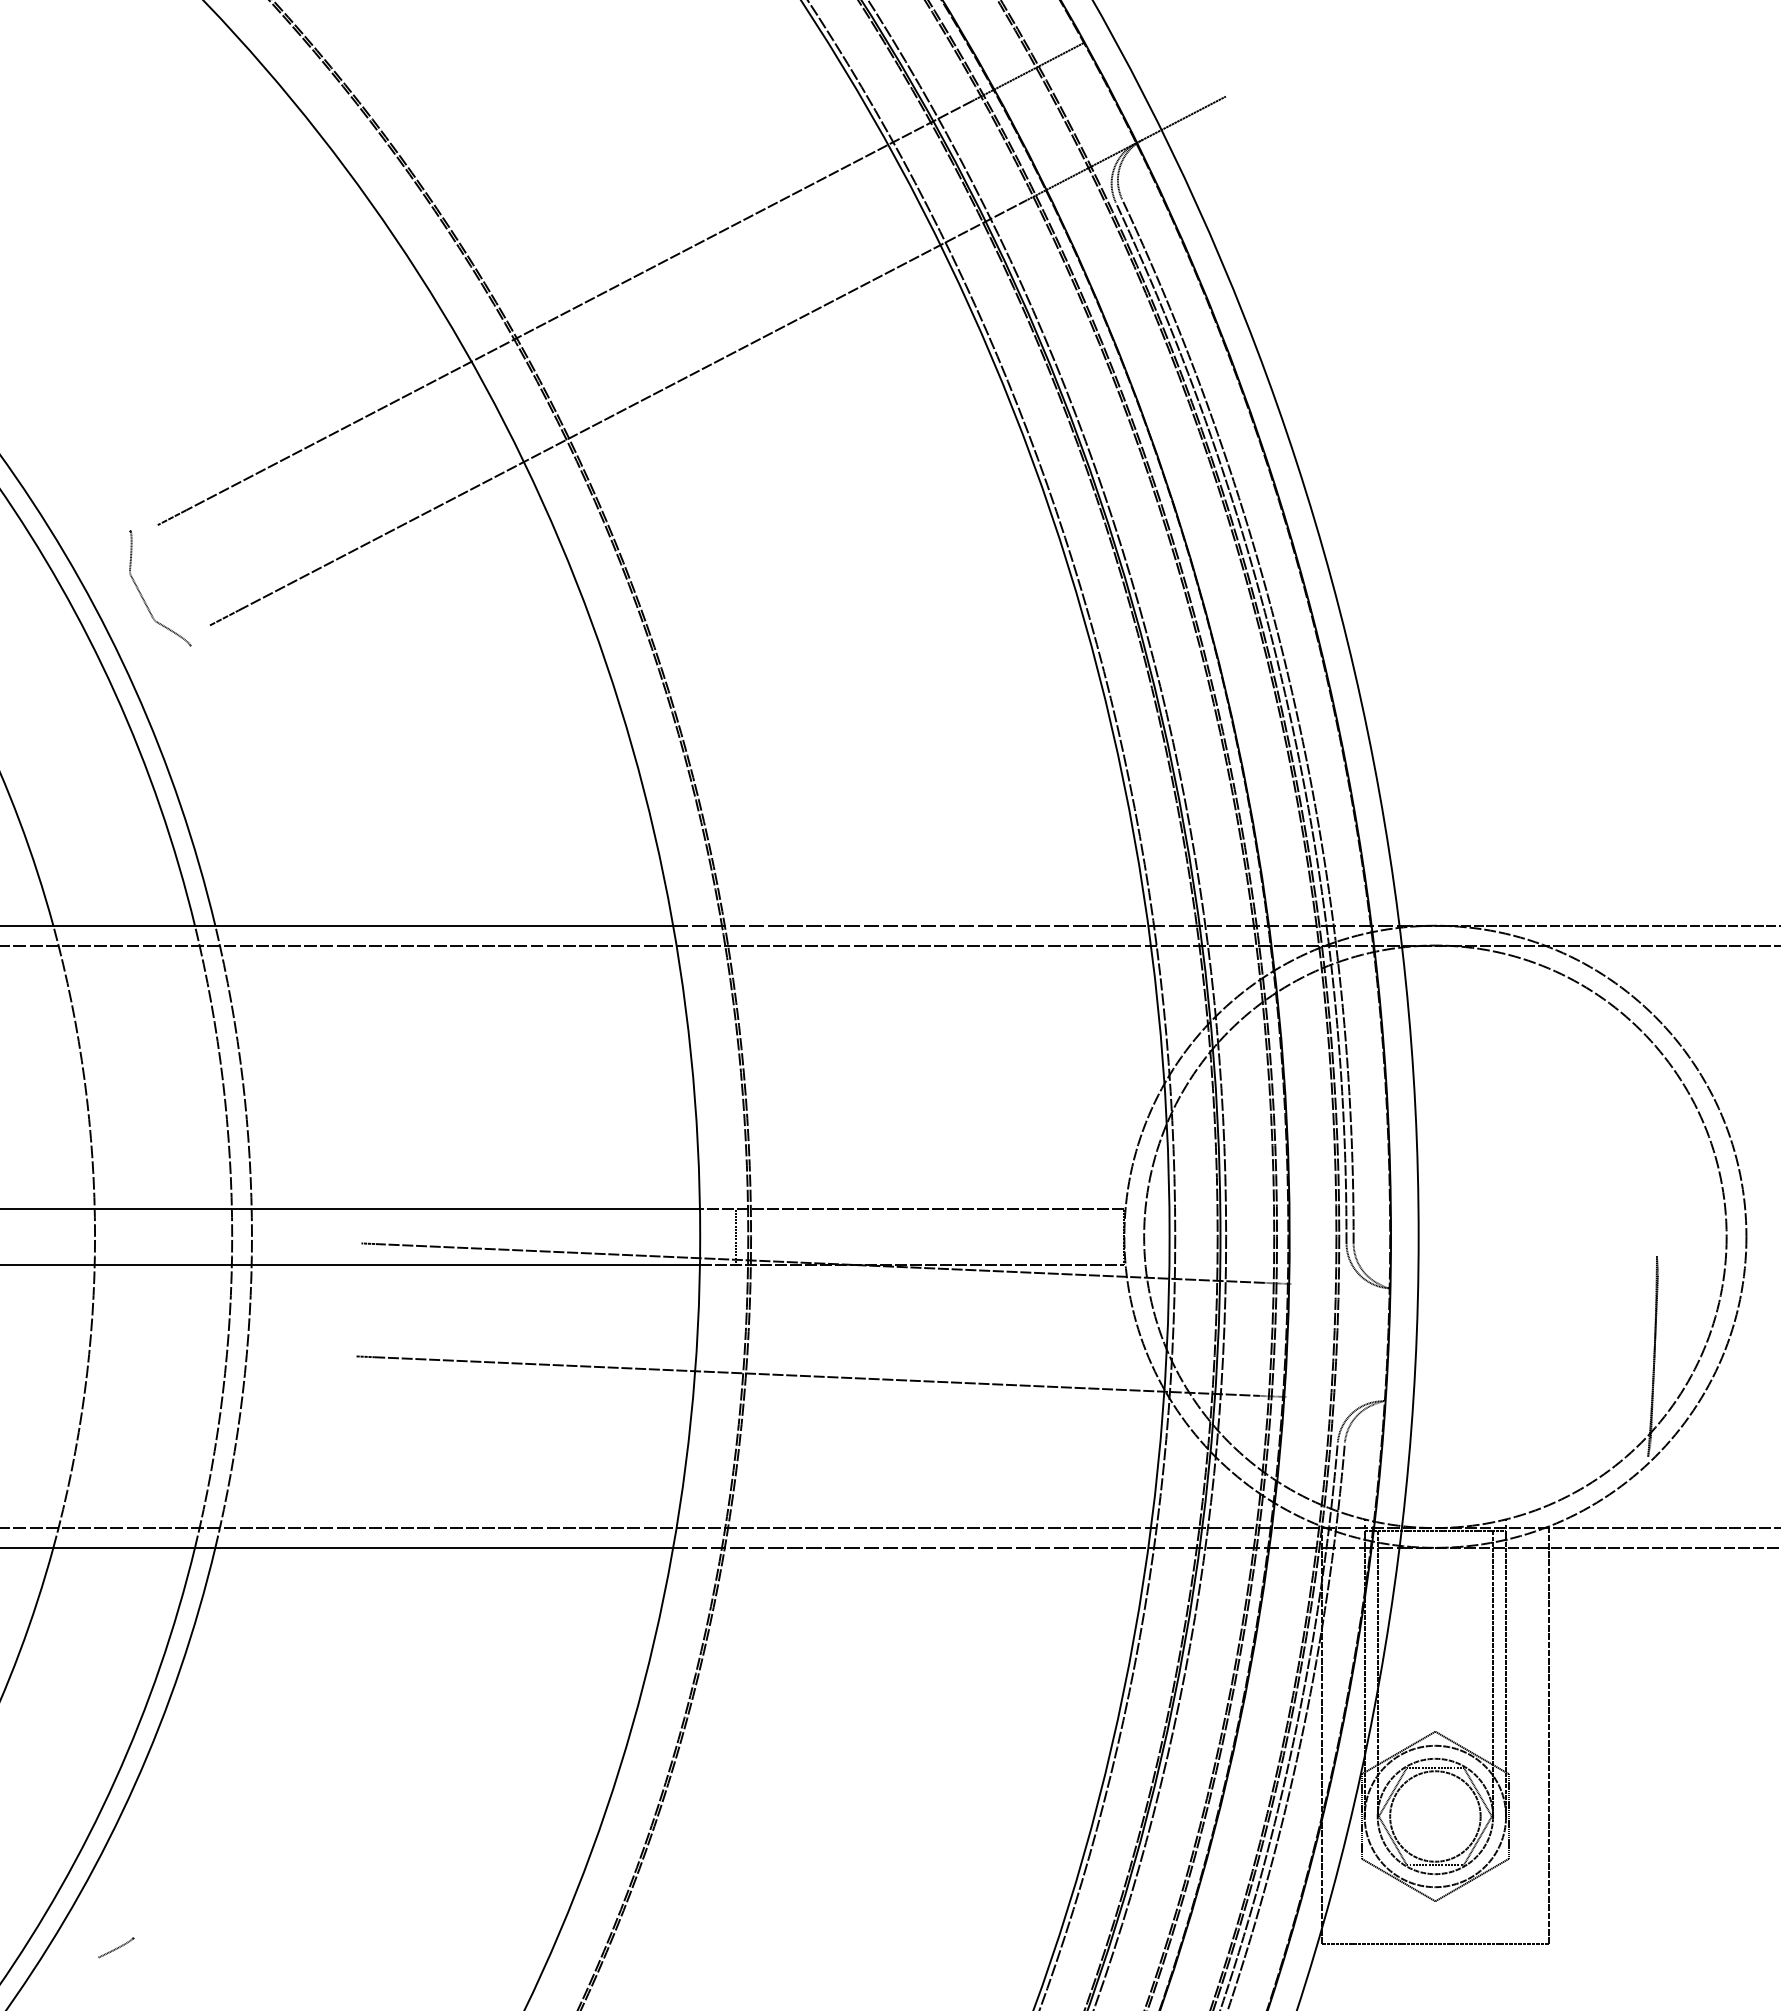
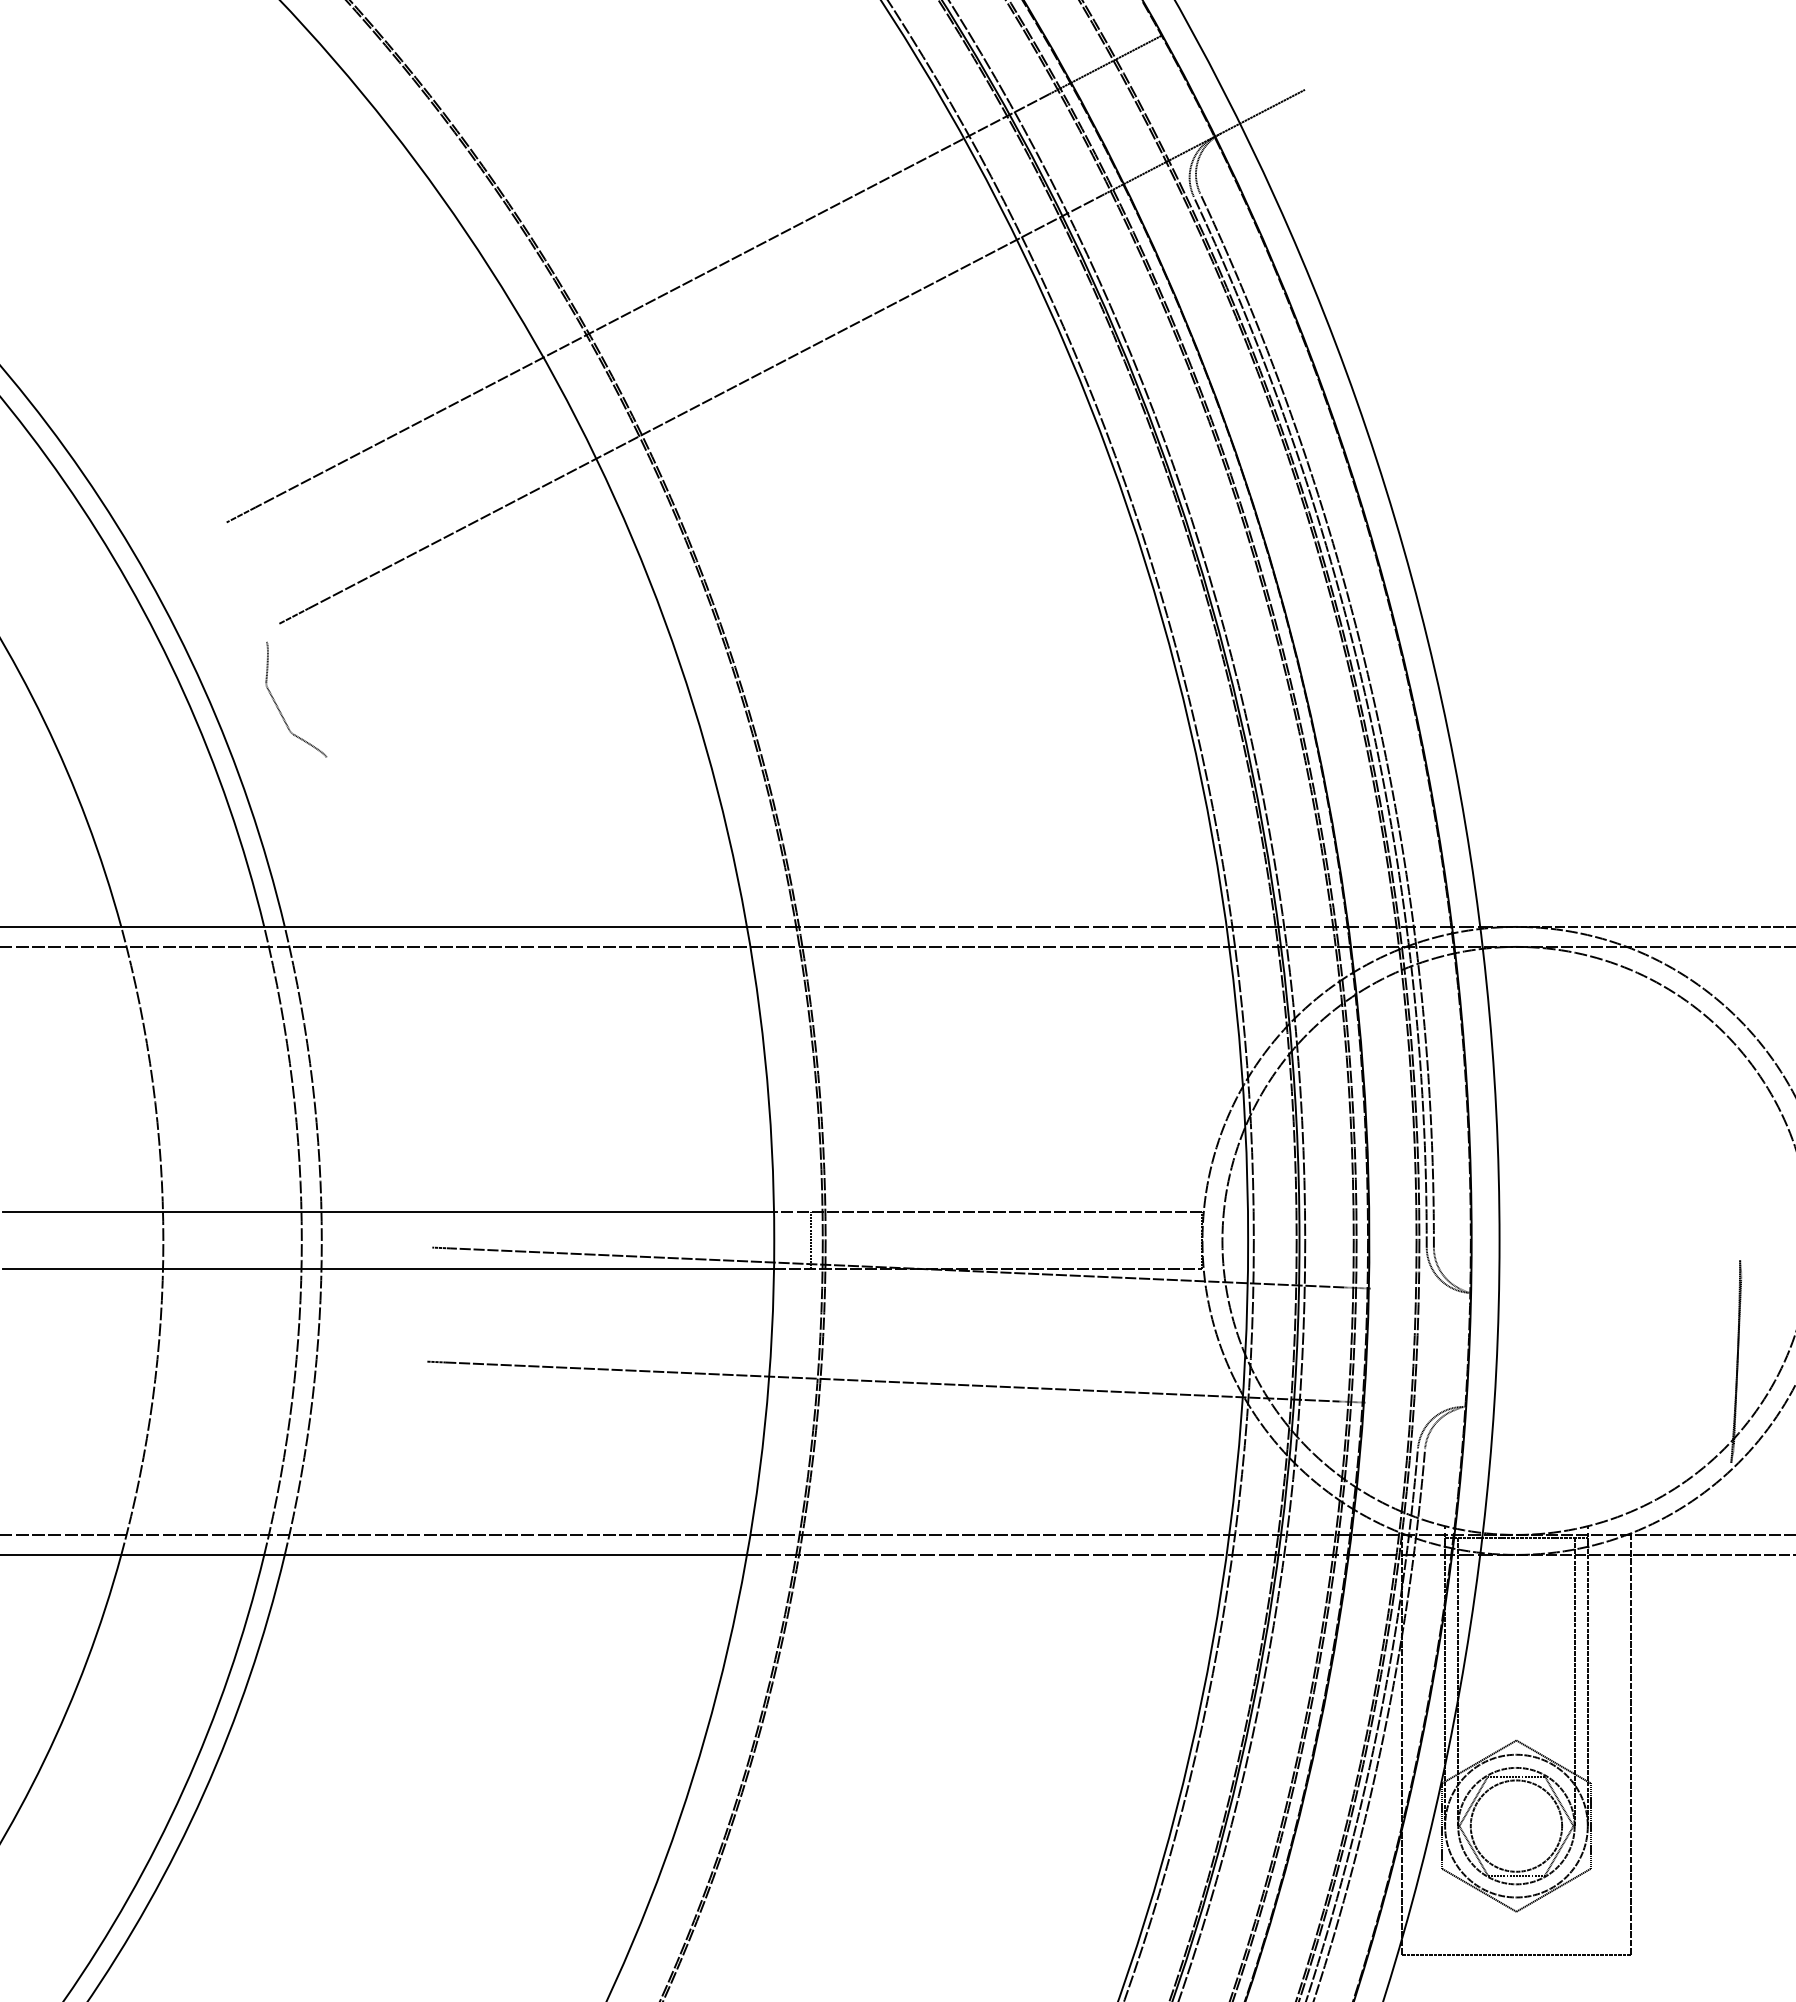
part: (143, 597) -> (279, 709), moved
curve: (116, 1947) -> (185, 1958), removed

